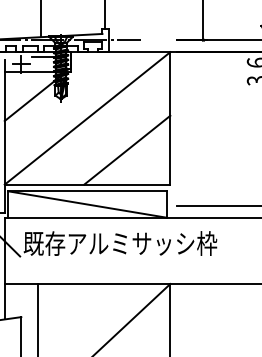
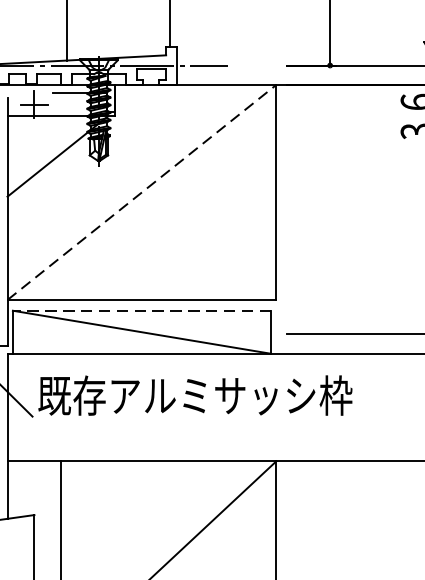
line: (87, 118) -> (141, 192), solid -> dashed
line: (127, 149) -> (206, 242), removed
line: (87, 191) -> (141, 311), solid -> dashed

